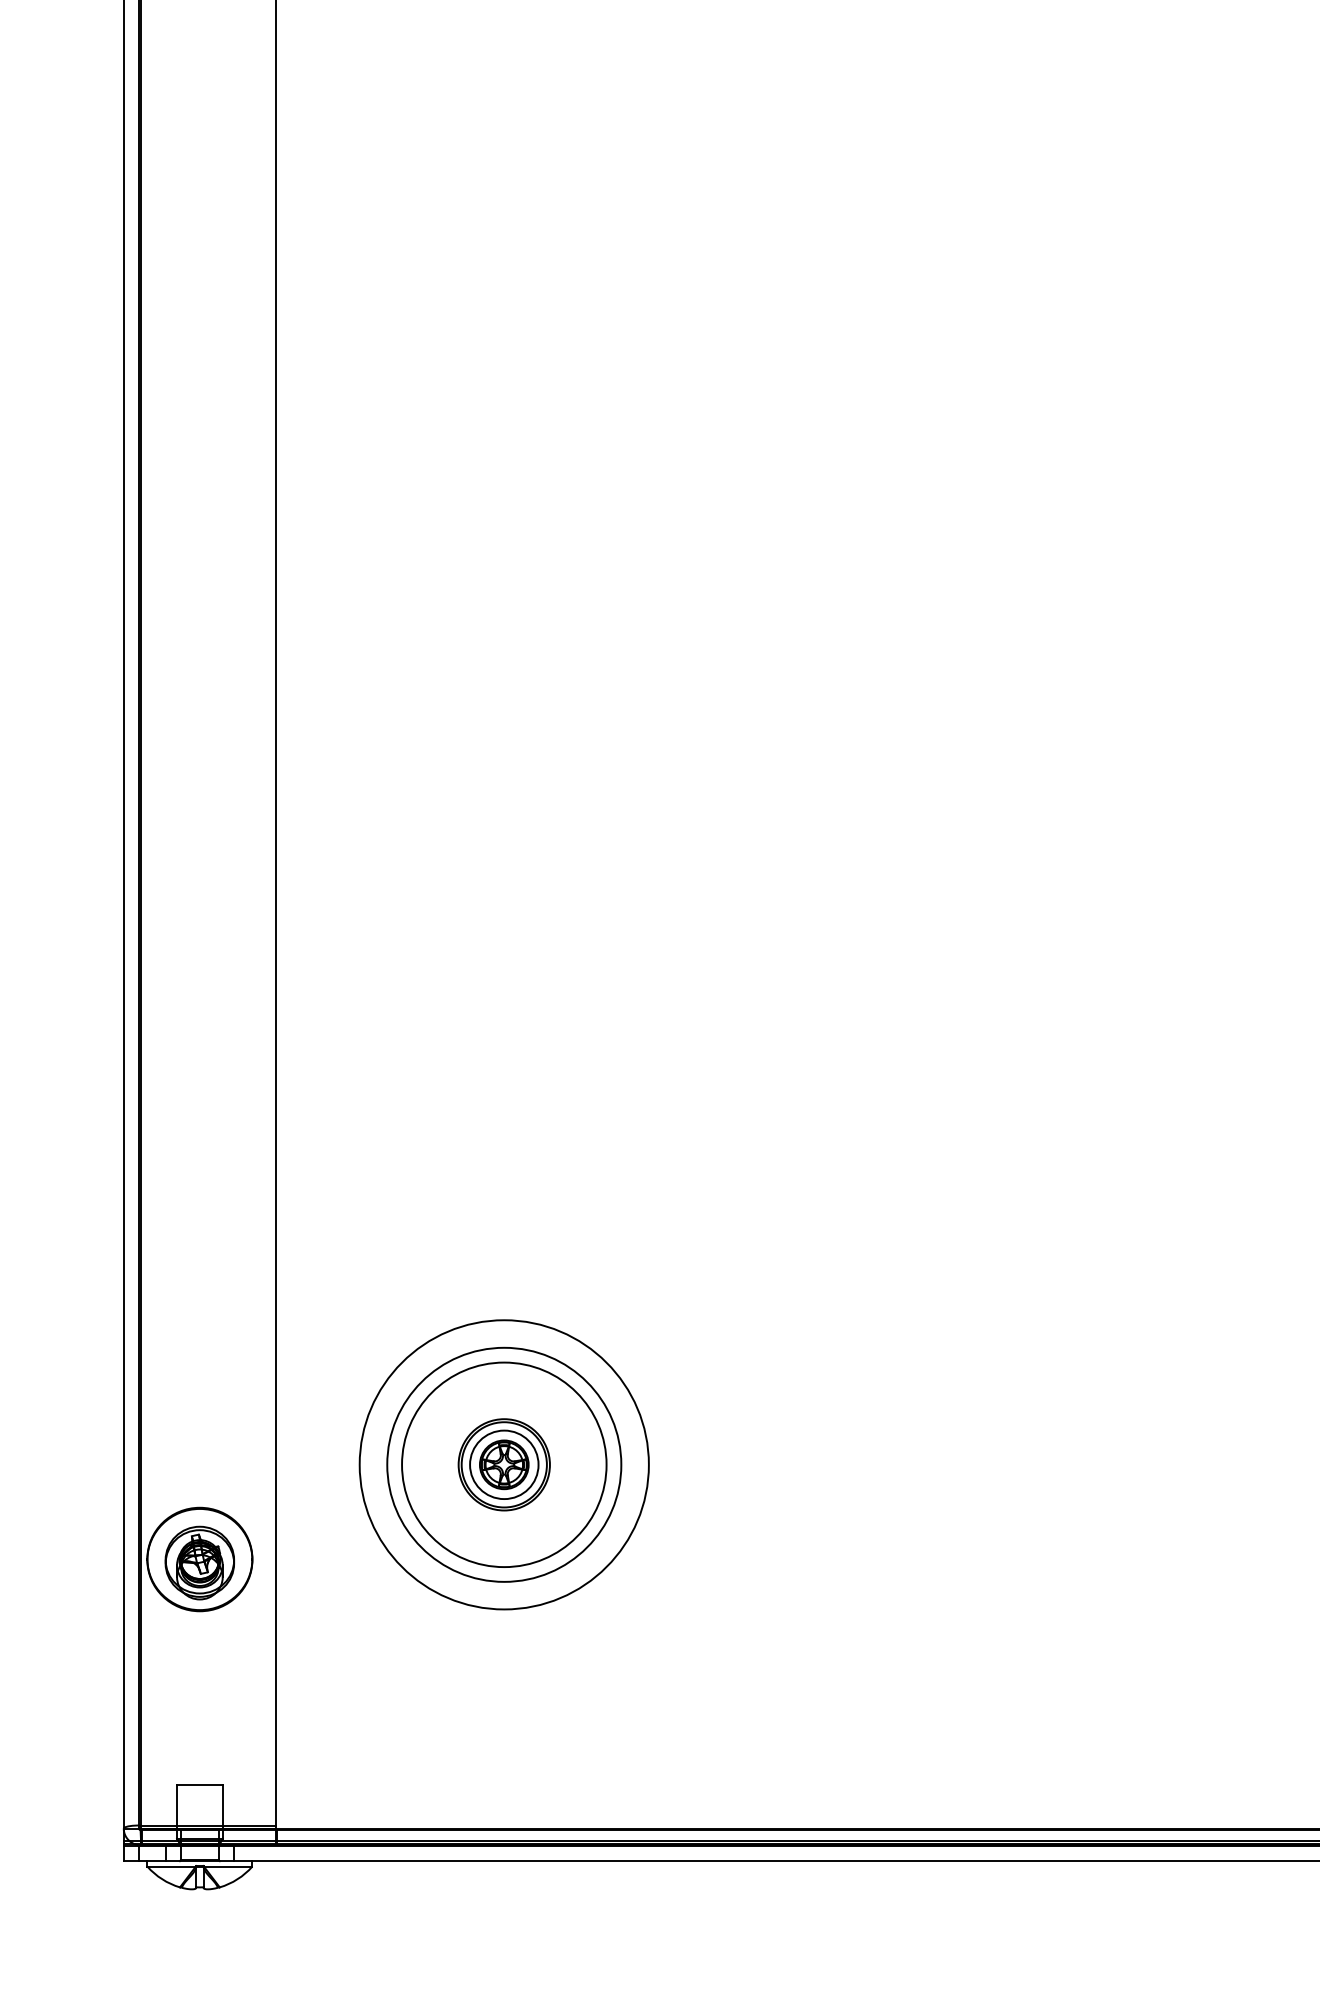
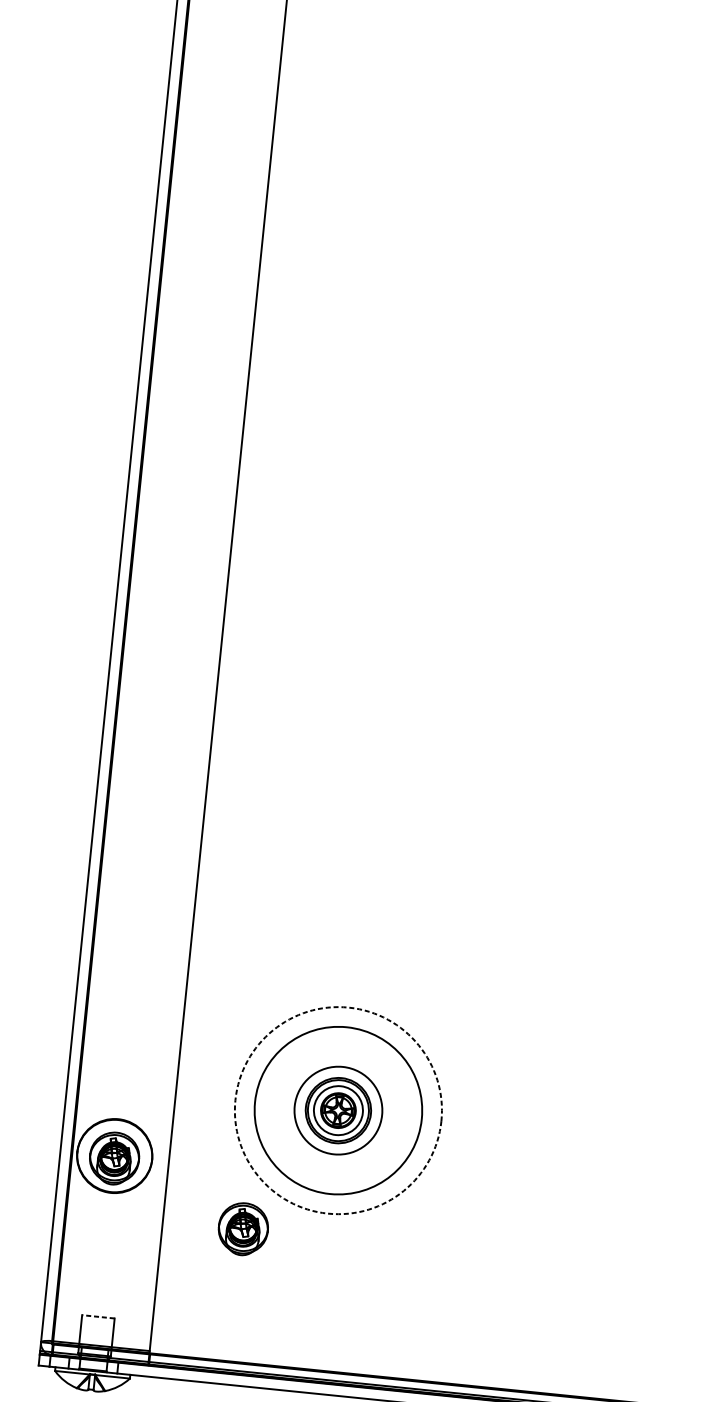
circle: (503, 1464) -> (337, 1110), solid -> dashed
circle: (504, 1464) -> (338, 1110), size x0.6
part: (388, 1642) -> (243, 1228), added
line: (199, 1785) -> (98, 1317), solid -> dashed

